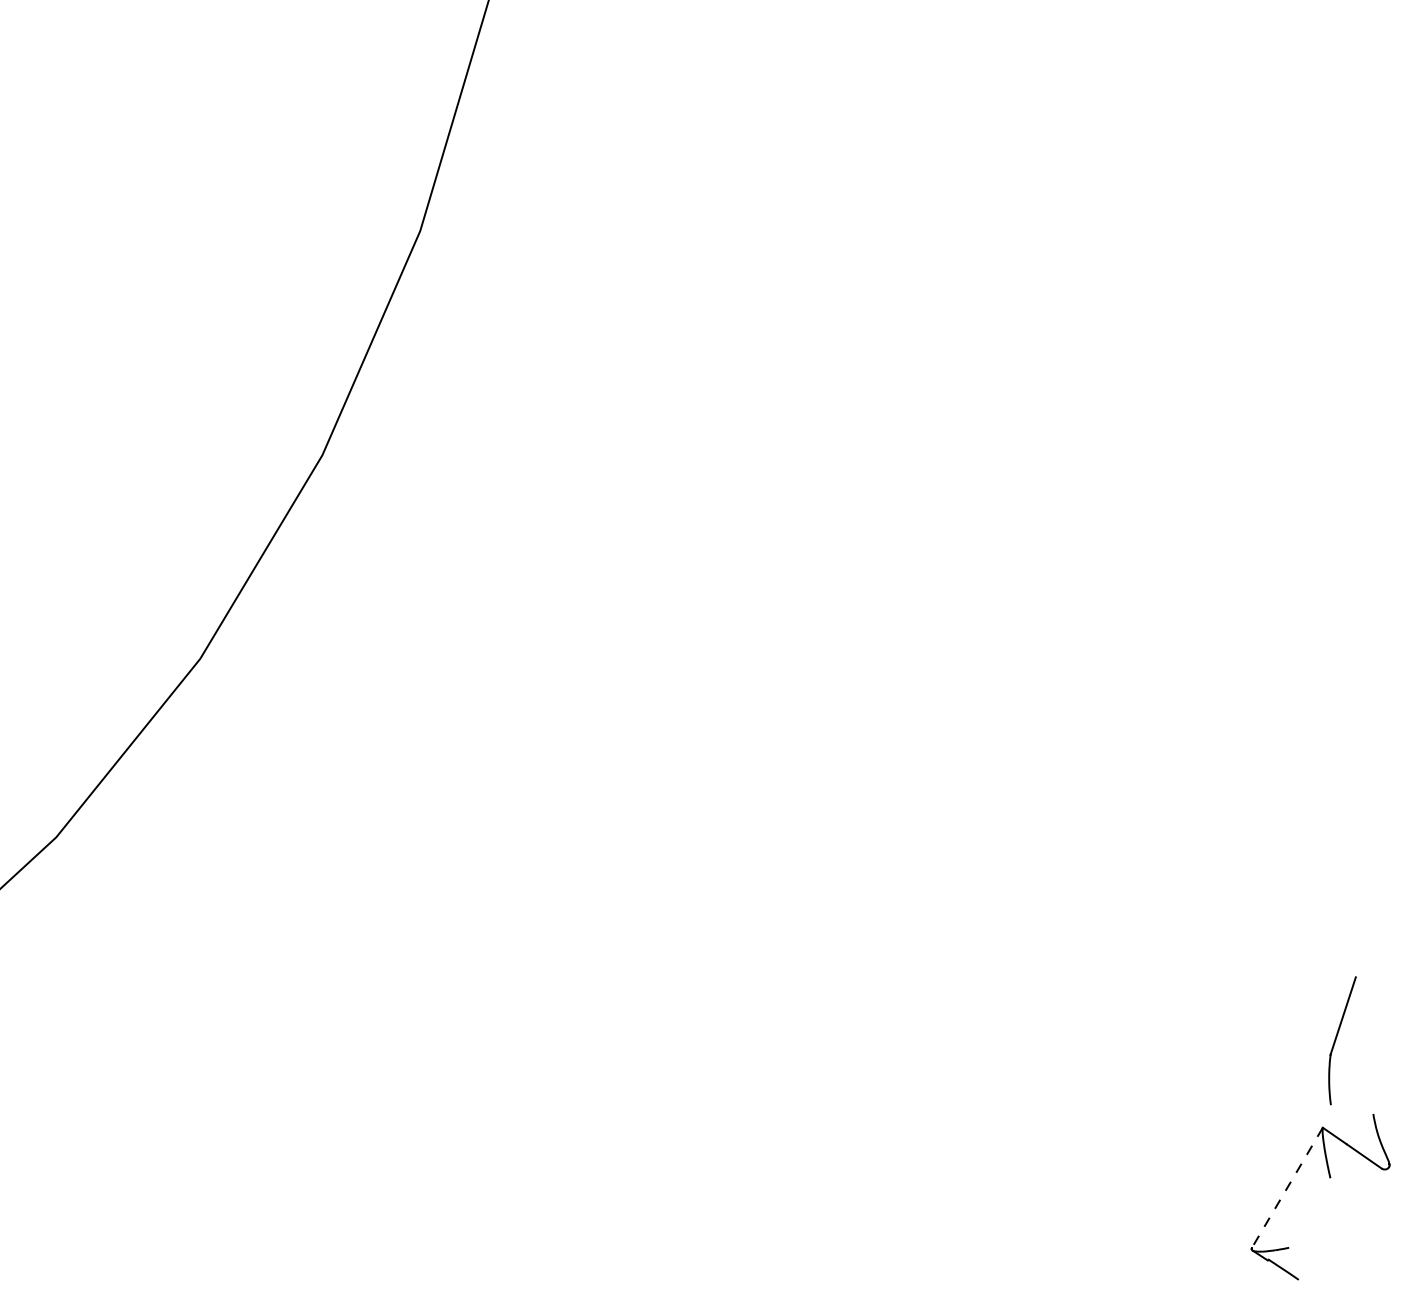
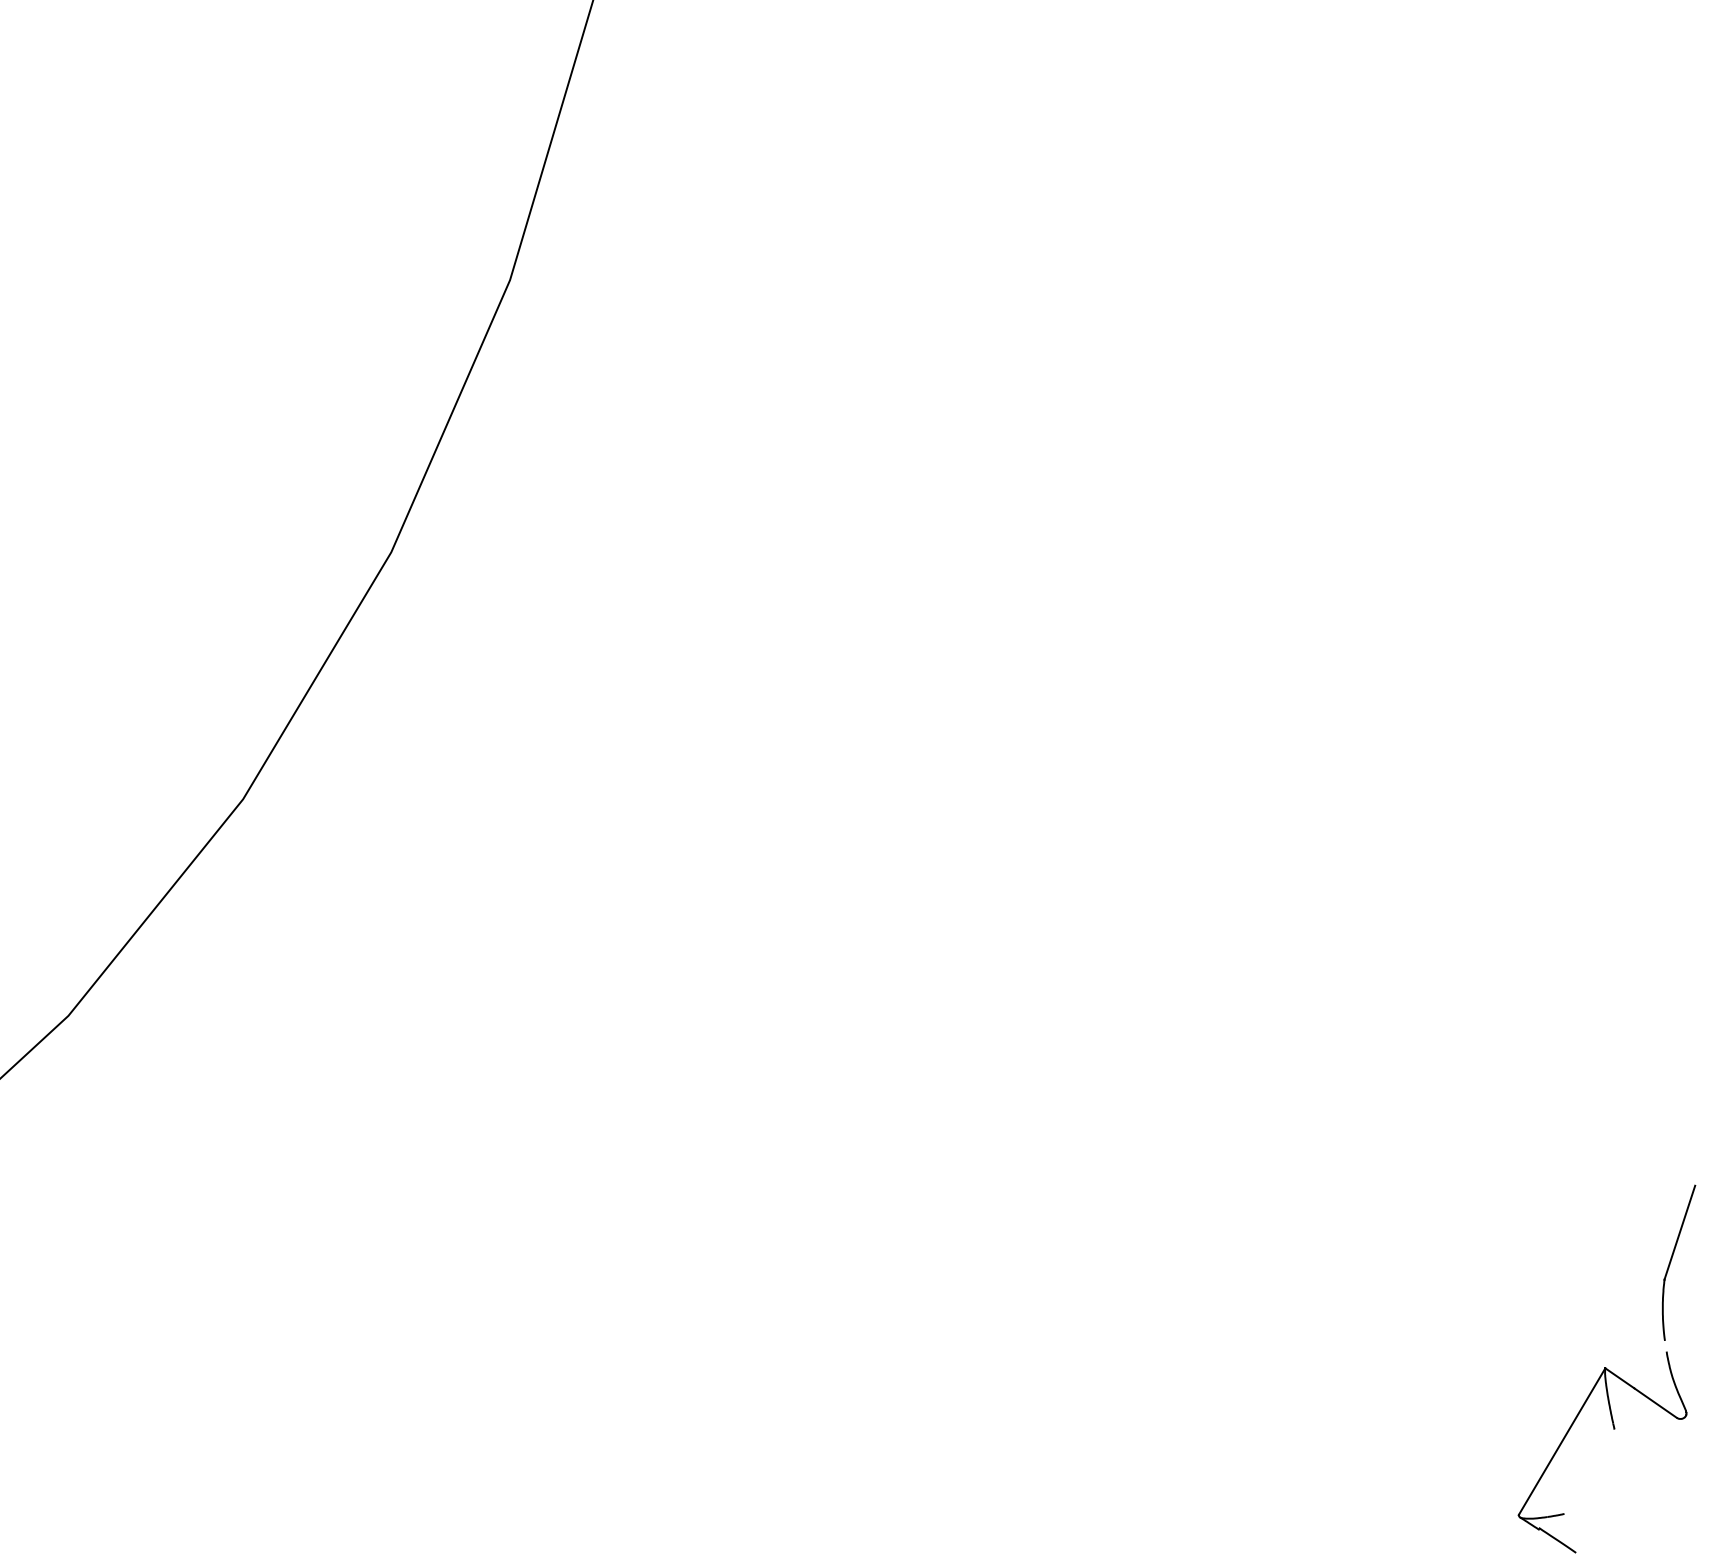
part: (1342, 1040) -> (1678, 1262), moved
line: (1286, 1188) -> (1561, 1442), dashed -> solid

